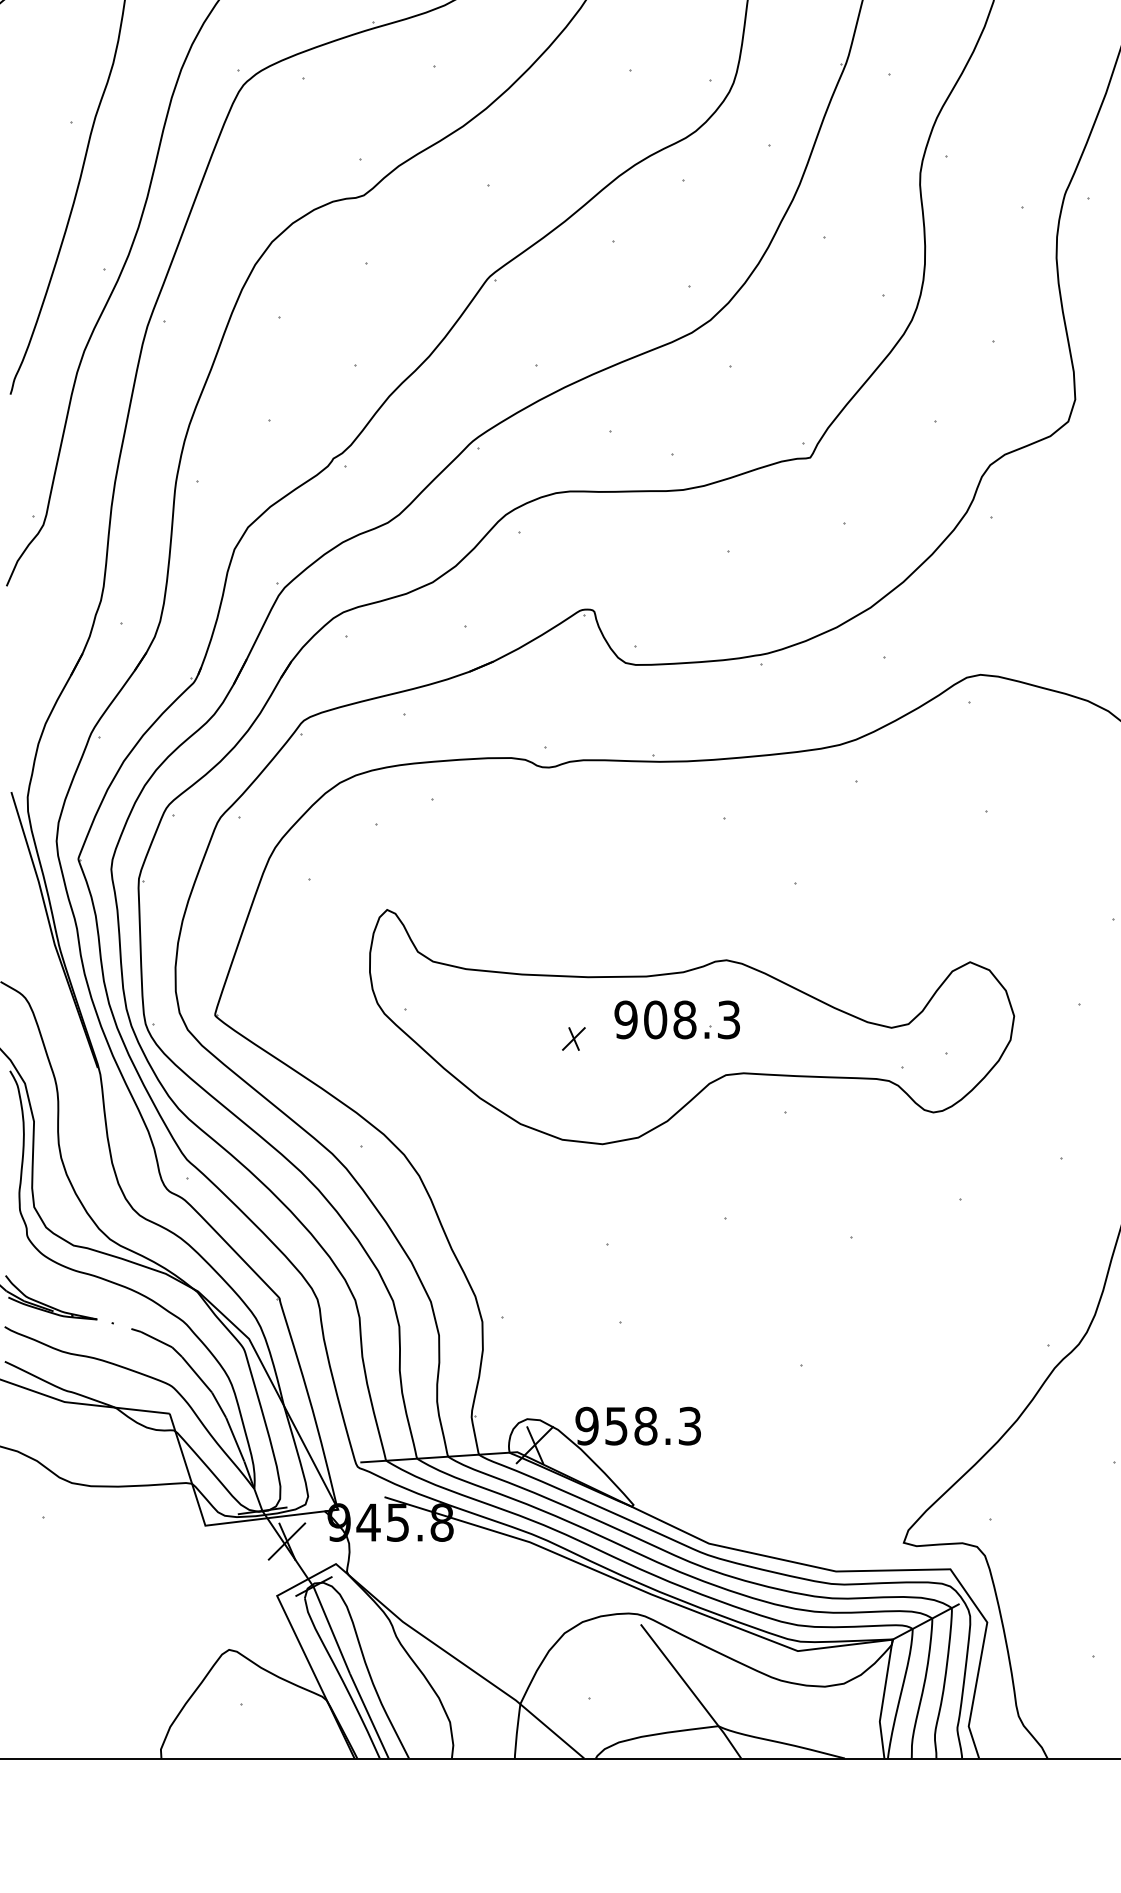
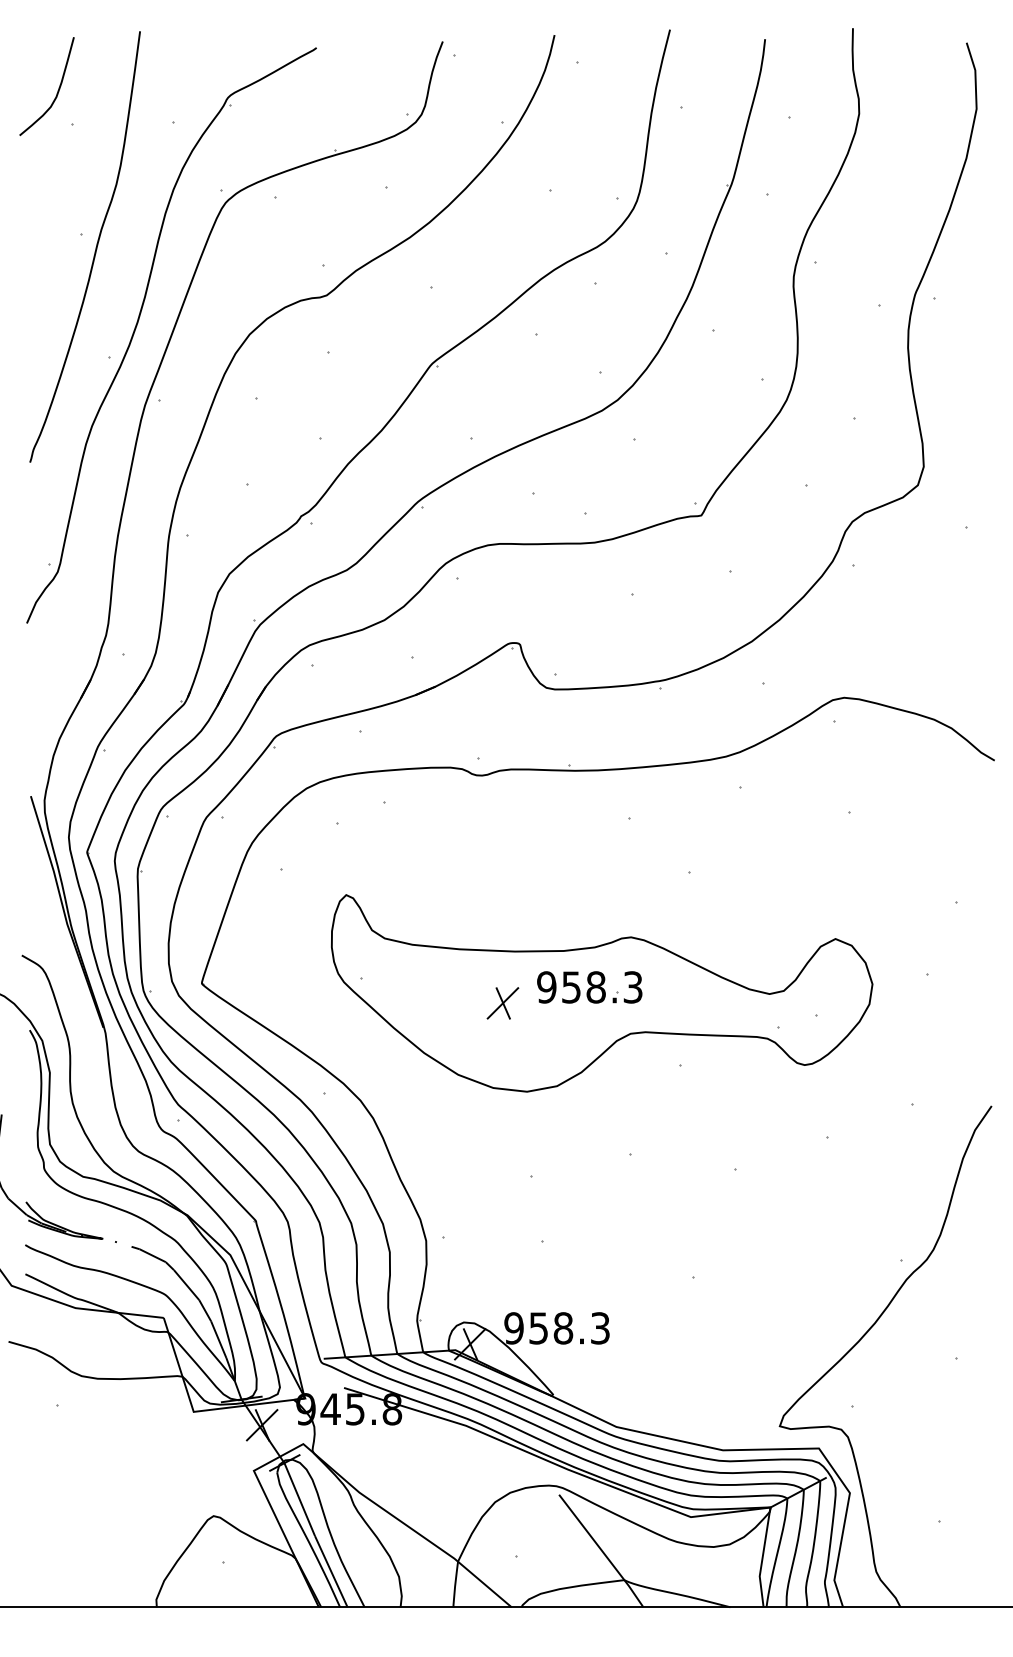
text: (655, 1020) -> (571, 987), 908.3 -> 958.3
part: (573, 1039) -> (502, 1003), size x1.67

